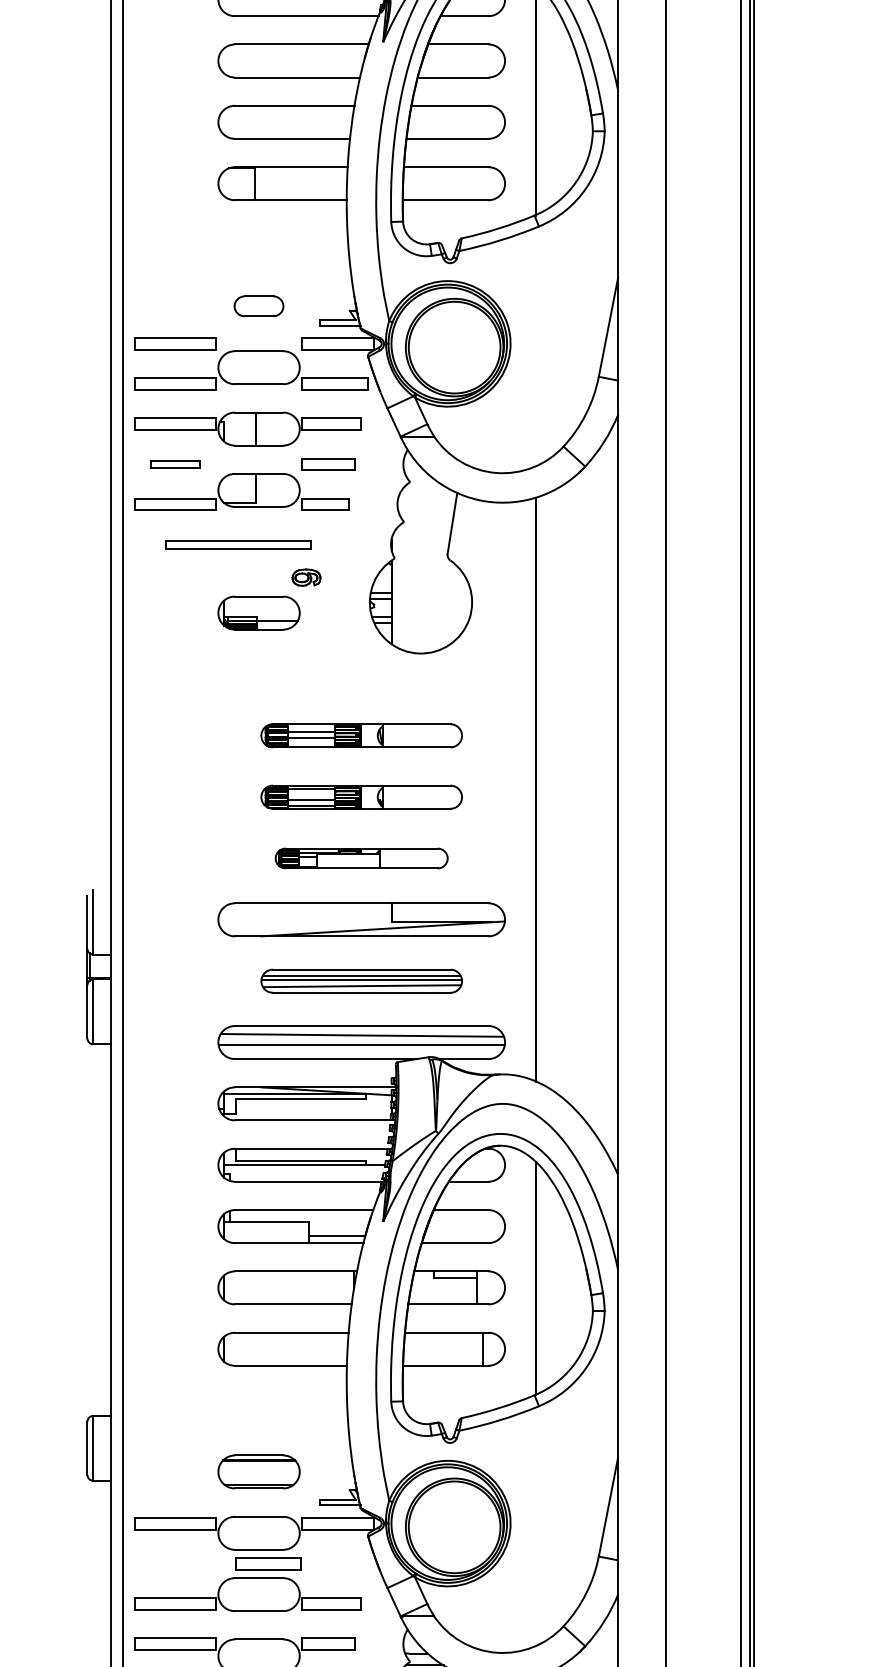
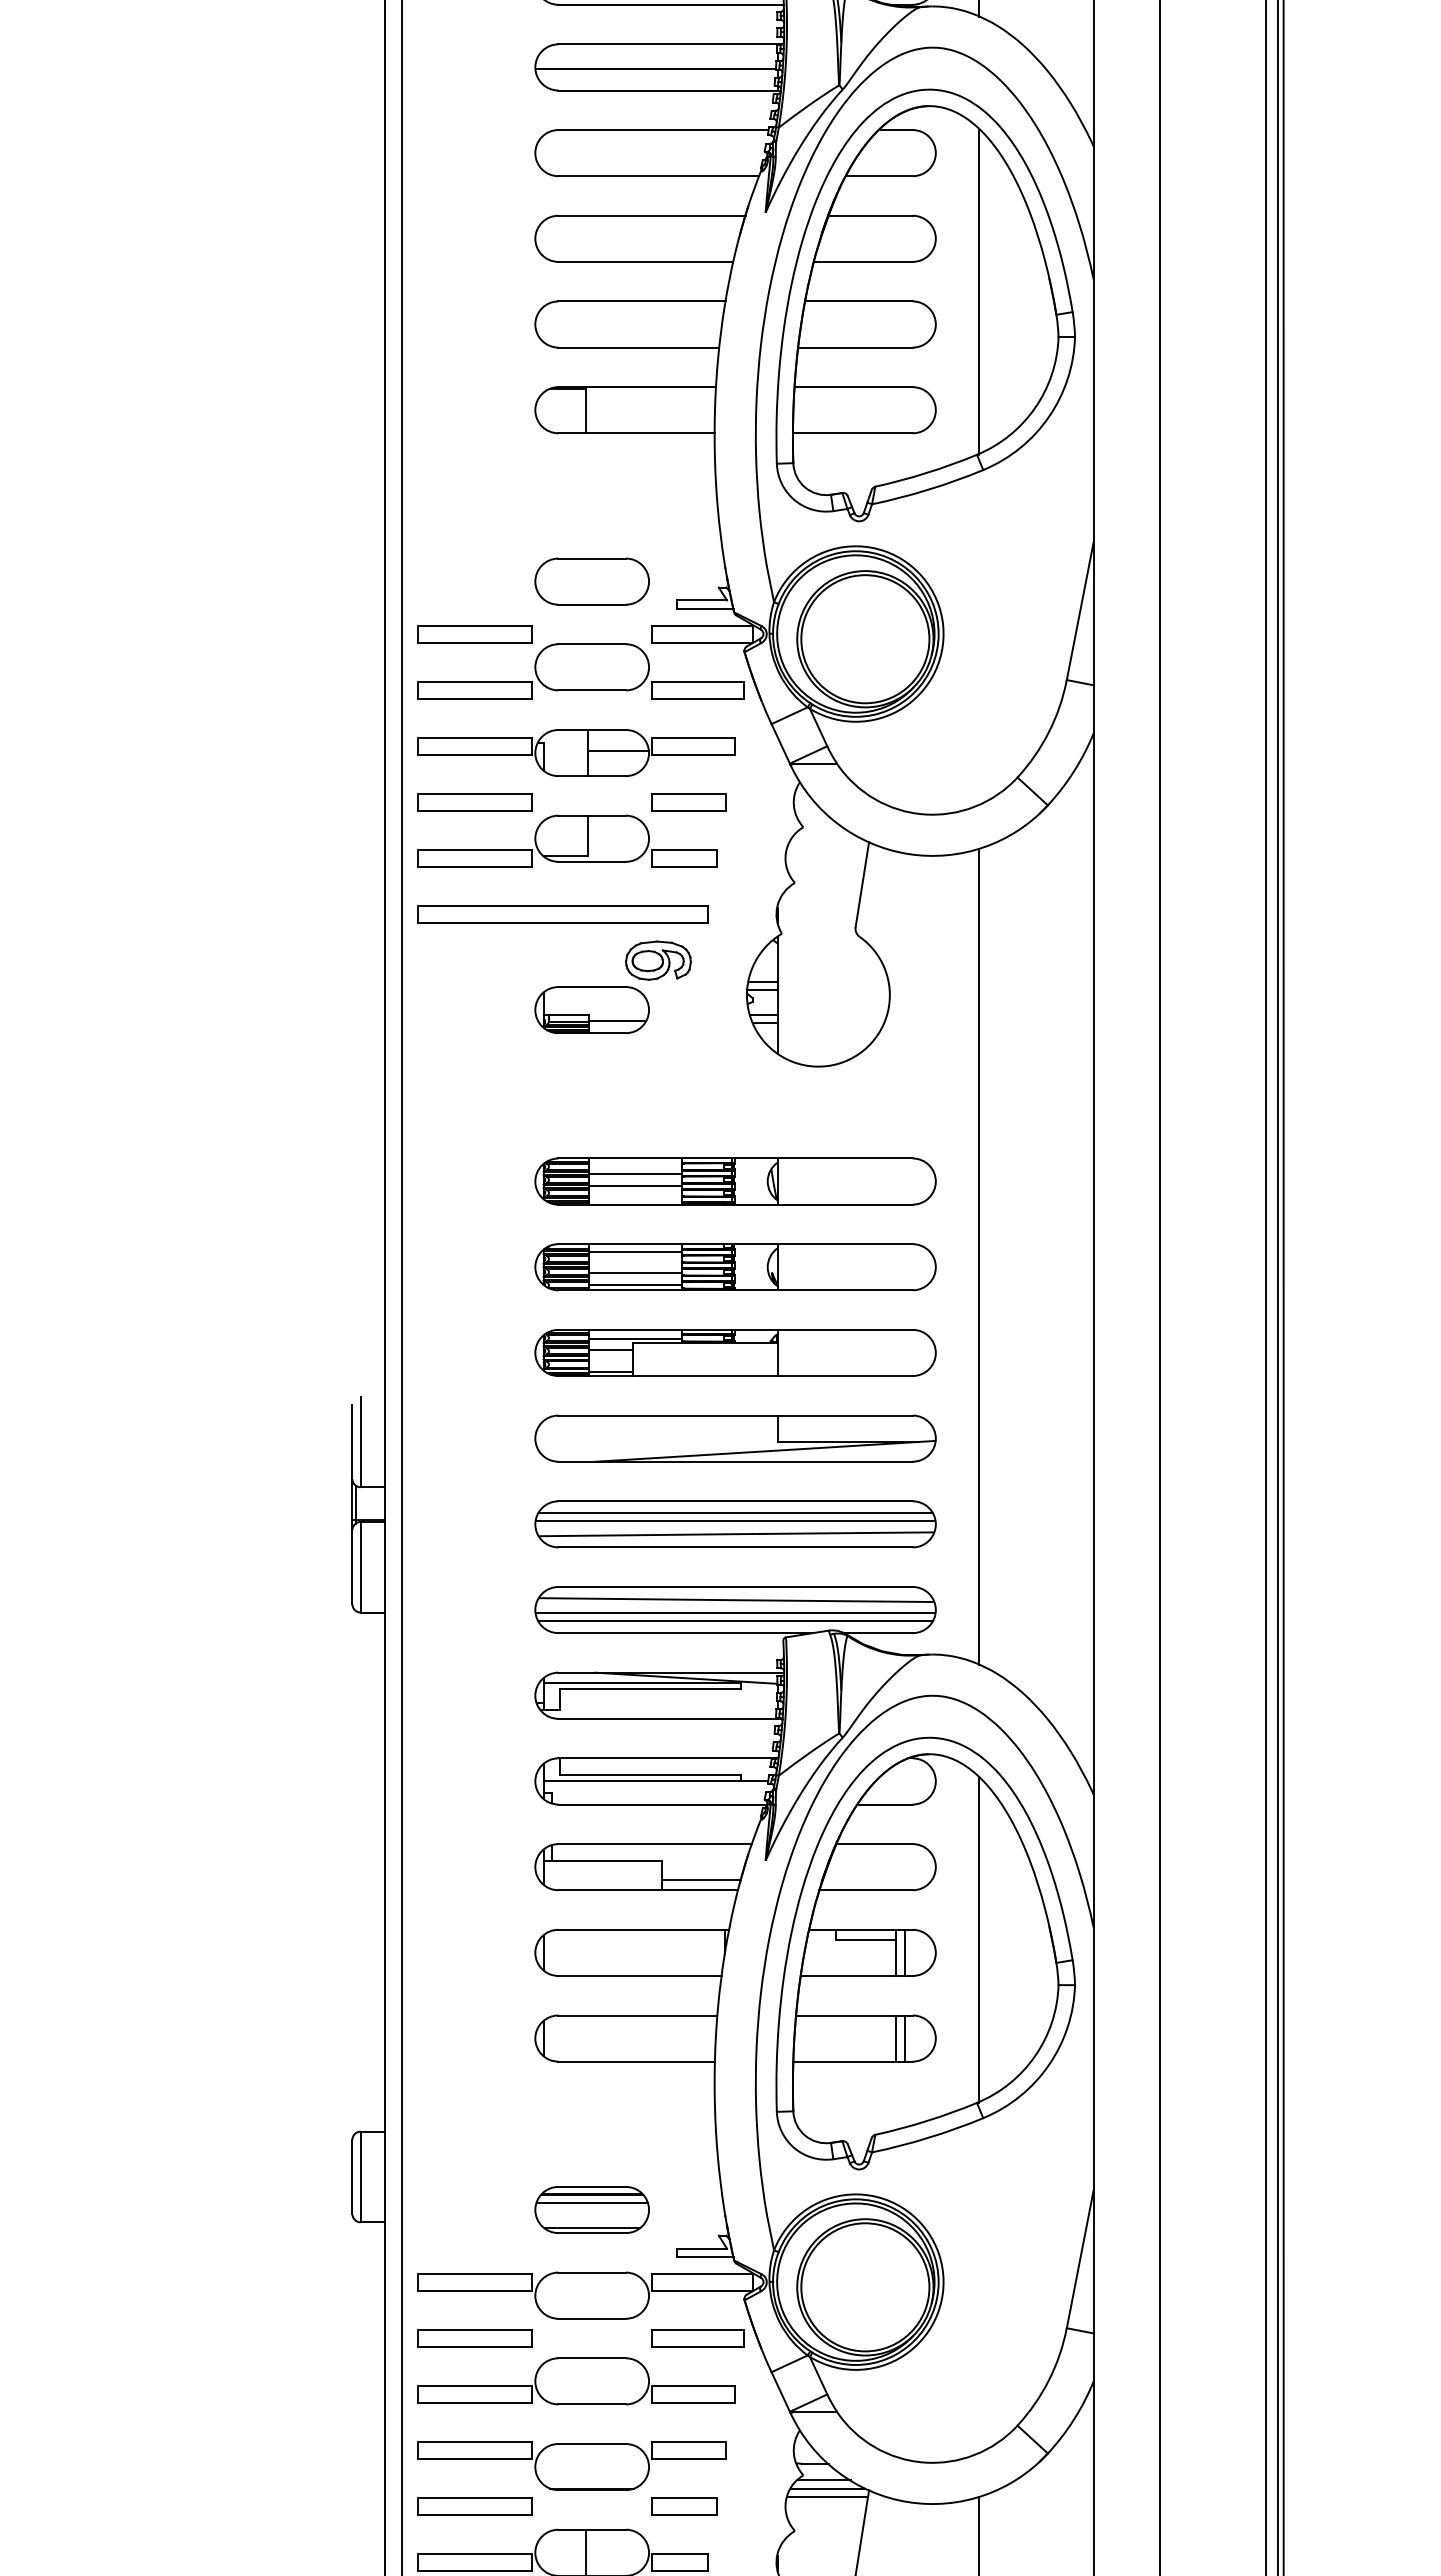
part: (258, 306) -> (591, 581), size x1.67
line: (277, 427) -> (618, 751), added
part: (174, 464) -> (474, 802), size x1.67
part: (237, 544) -> (562, 914), size x1.43
part: (306, 577) -> (658, 960), size x1.67
part: (361, 735) -> (735, 1181), size x1.43
part: (361, 797) -> (735, 1267), size x1.43
part: (361, 858) -> (735, 1352), size x1.67
part: (361, 981) -> (735, 1524), size x1.43
line: (361, 1050) -> (735, 1621), added
line: (482, 1287) -> (904, 1952), added
line: (476, 1349) -> (896, 2038), added
line: (258, 1467) -> (591, 2203), added
part: (174, 1563) -> (474, 2338), added
part: (267, 1563) -> (697, 2338), moved

